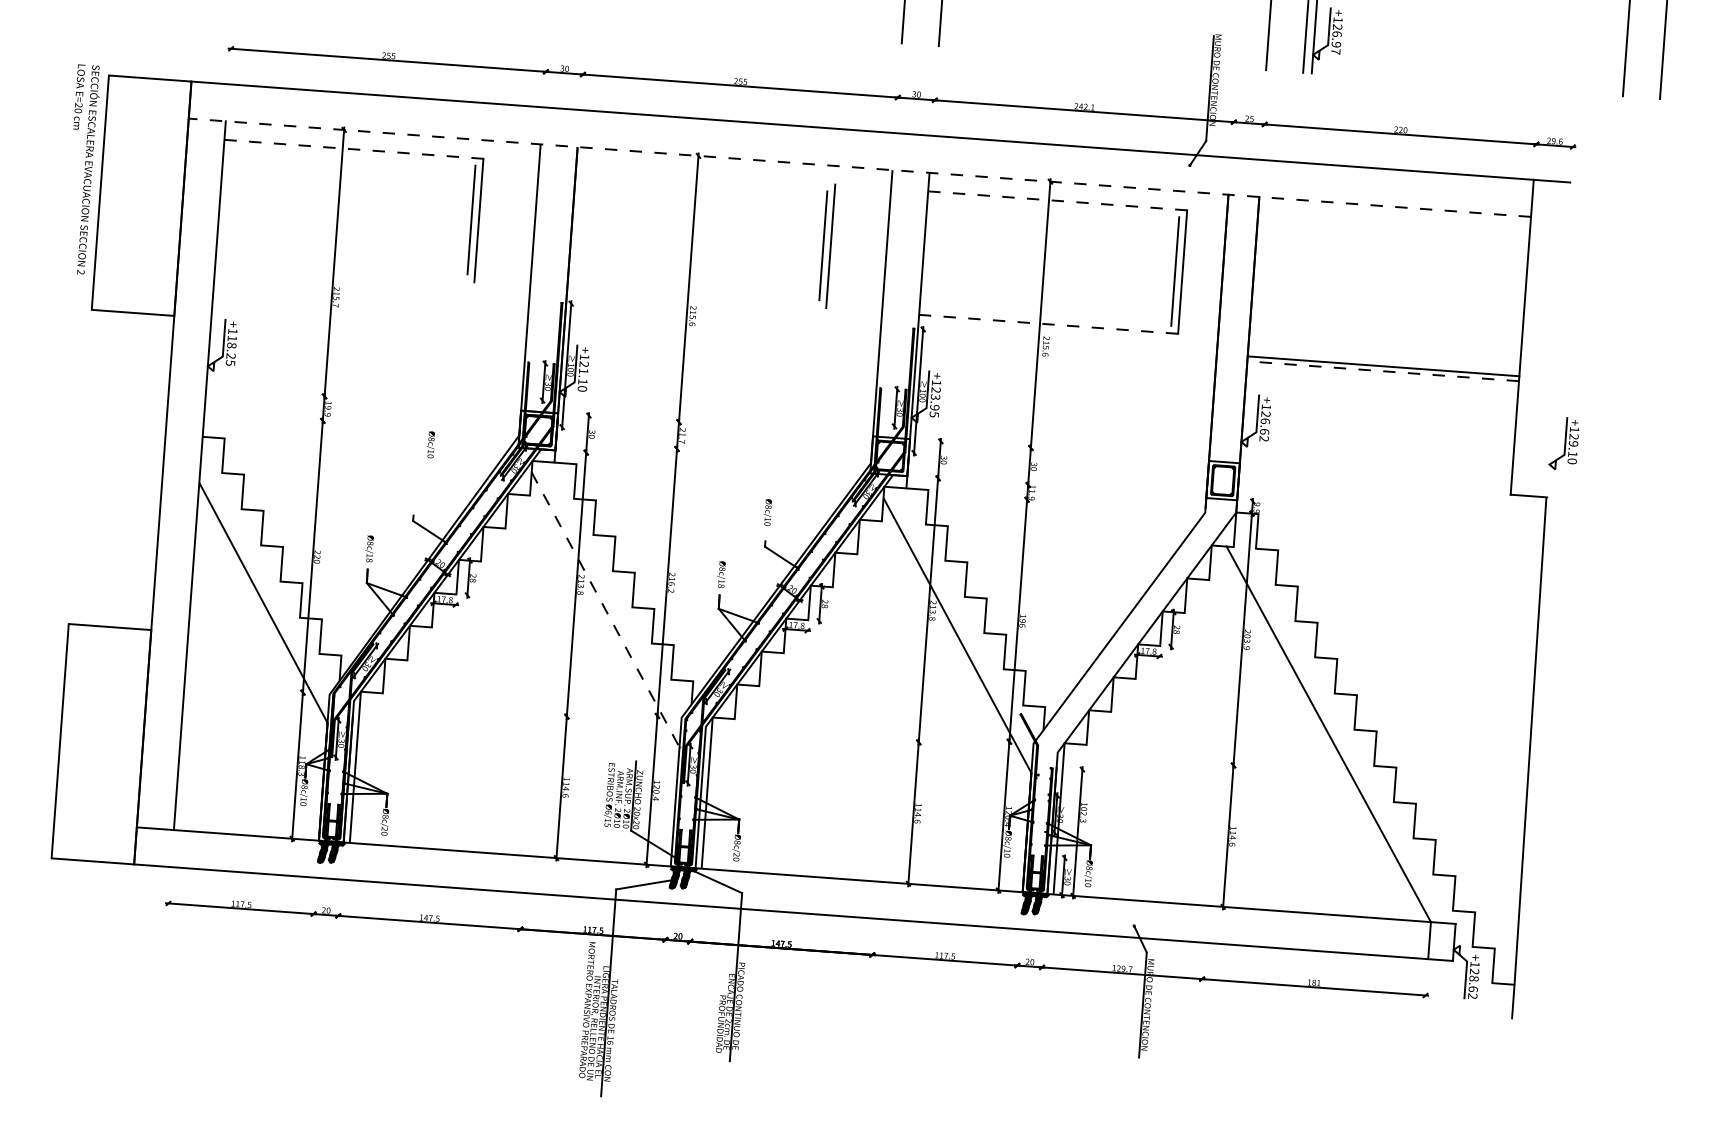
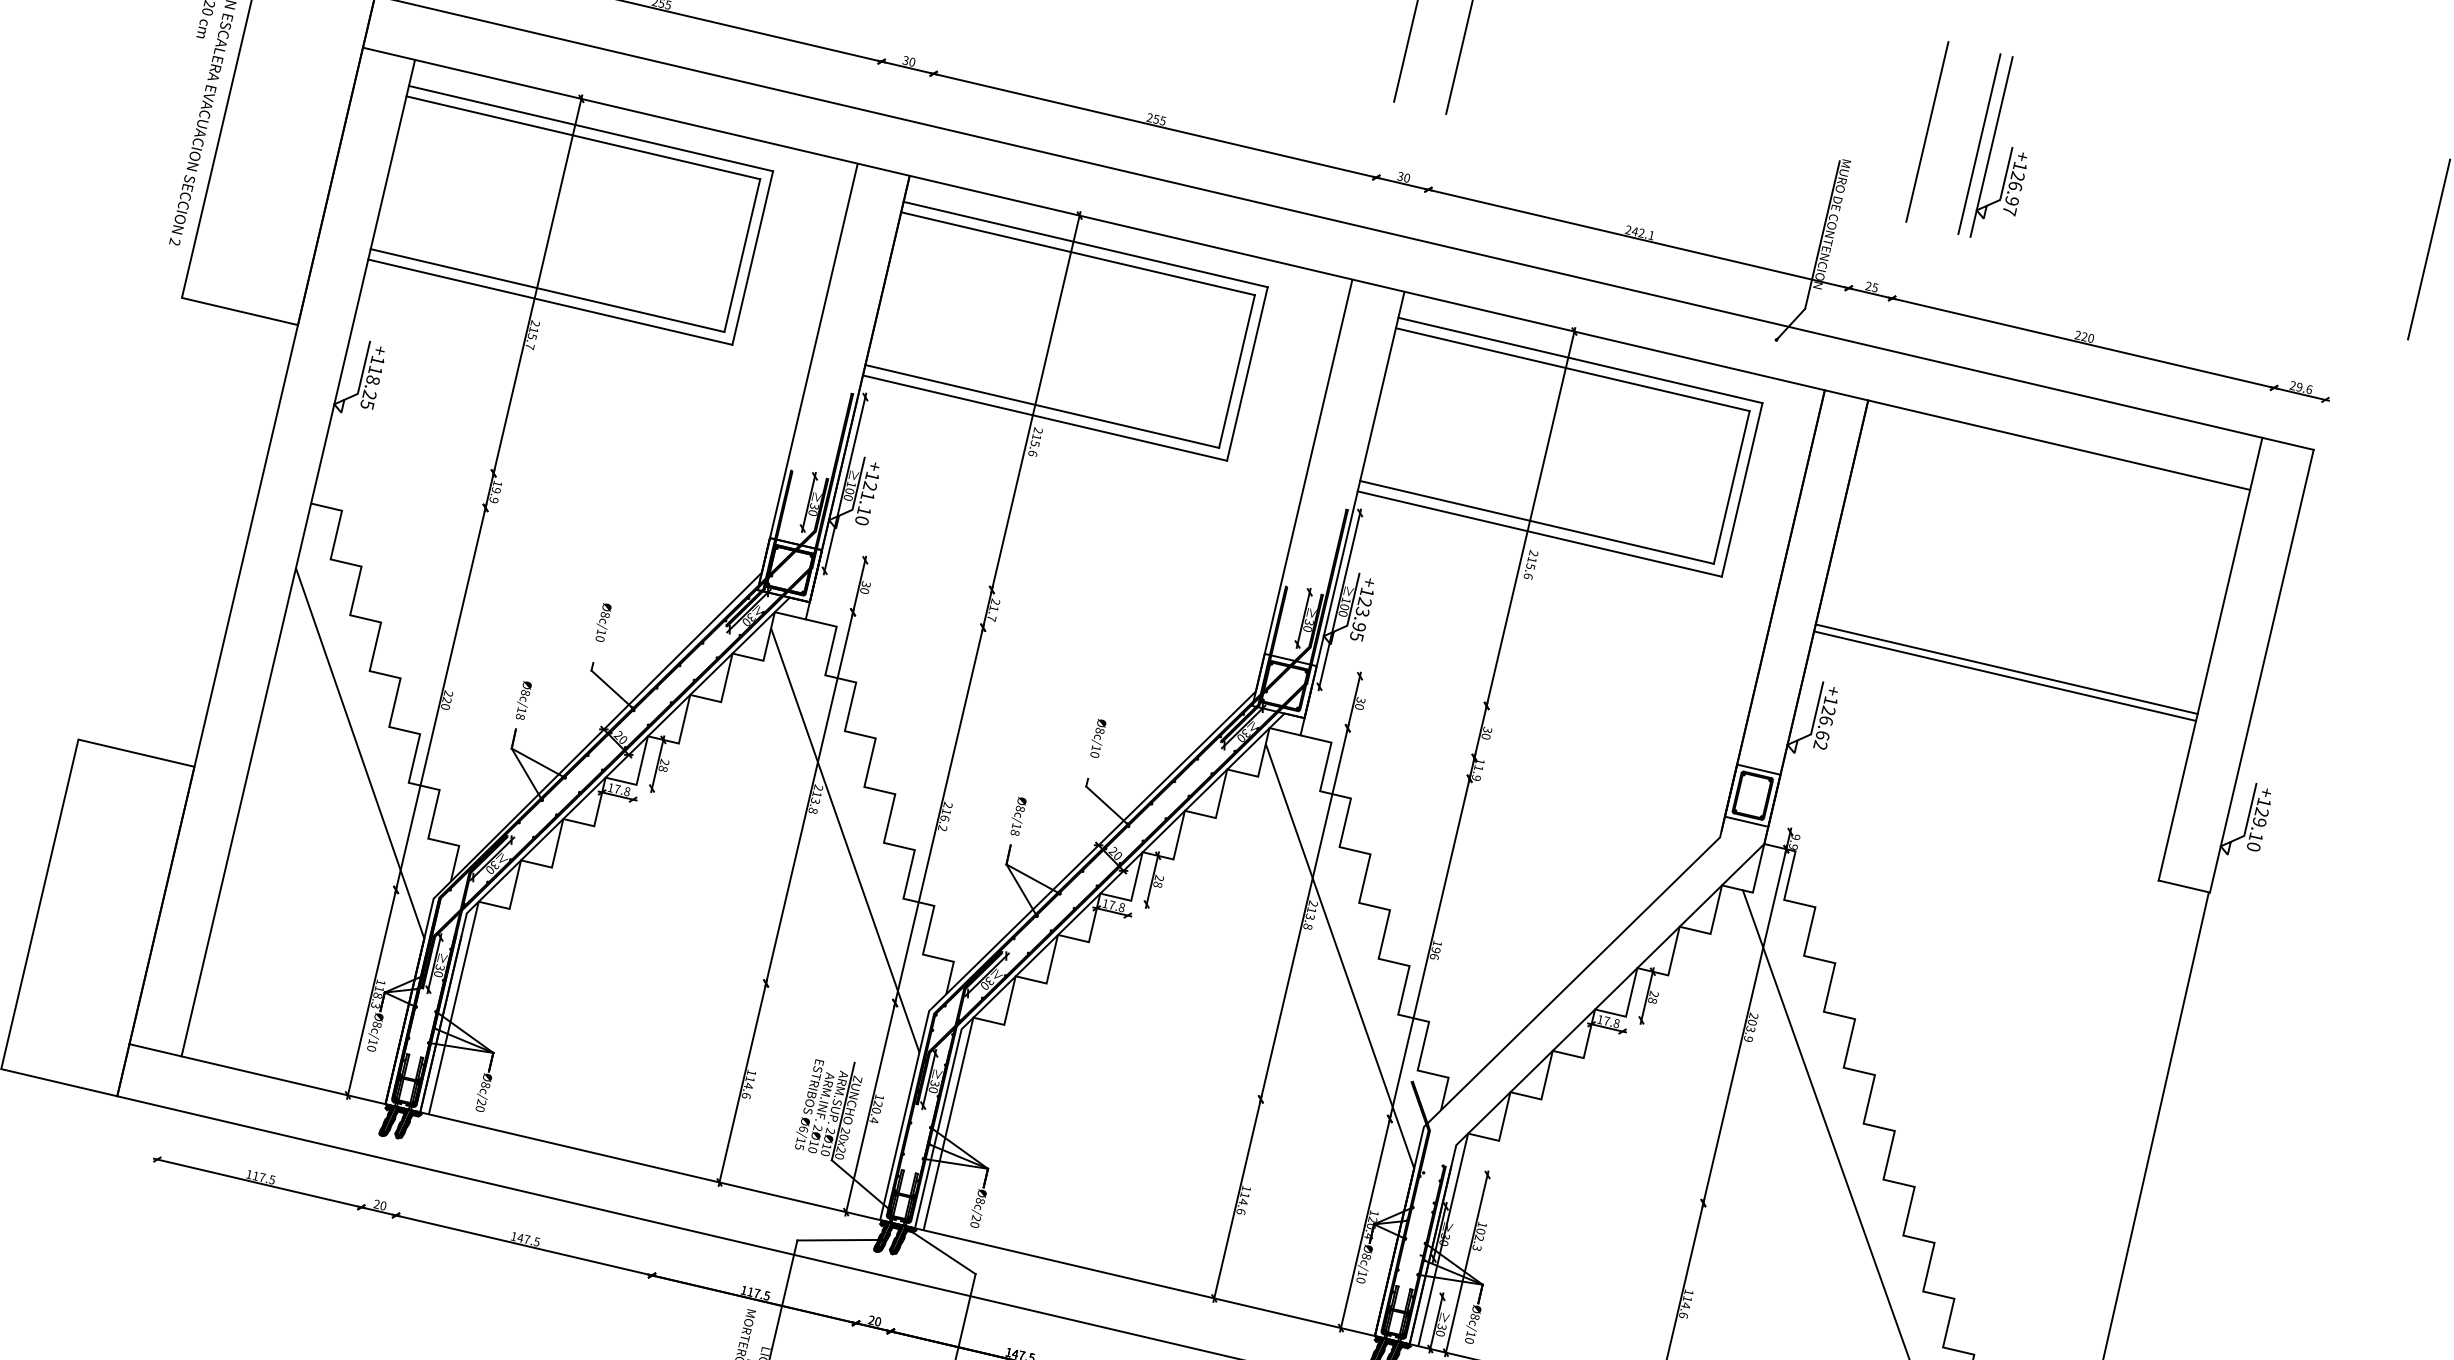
line: (353, 149) -> (590, 128), dashed -> solid
line: (349, 156) -> (583, 137), added
line: (859, 167) -> (1306, 268), dashed -> solid
line: (705, 174) -> (1085, 243), added
line: (701, 182) -> (1077, 254), added
line: (1057, 200) -> (1580, 359), dashed -> solid
line: (1053, 207) -> (1573, 368), added
line: (341, 264) -> (547, 289), added
line: (344, 272) -> (549, 301), added
line: (693, 290) -> (1042, 405), added
line: (696, 298) -> (1044, 417), added
line: (1045, 316) -> (1537, 522), added
line: (1048, 324) -> (1539, 534), dashed -> solid
line: (1558, 339) -> (2261, 670), added
line: (1382, 371) -> (2004, 676), dashed -> solid
text: (430, 444) -> (602, 622), moved
line: (605, 610) -> (844, 841), dashed -> solid

